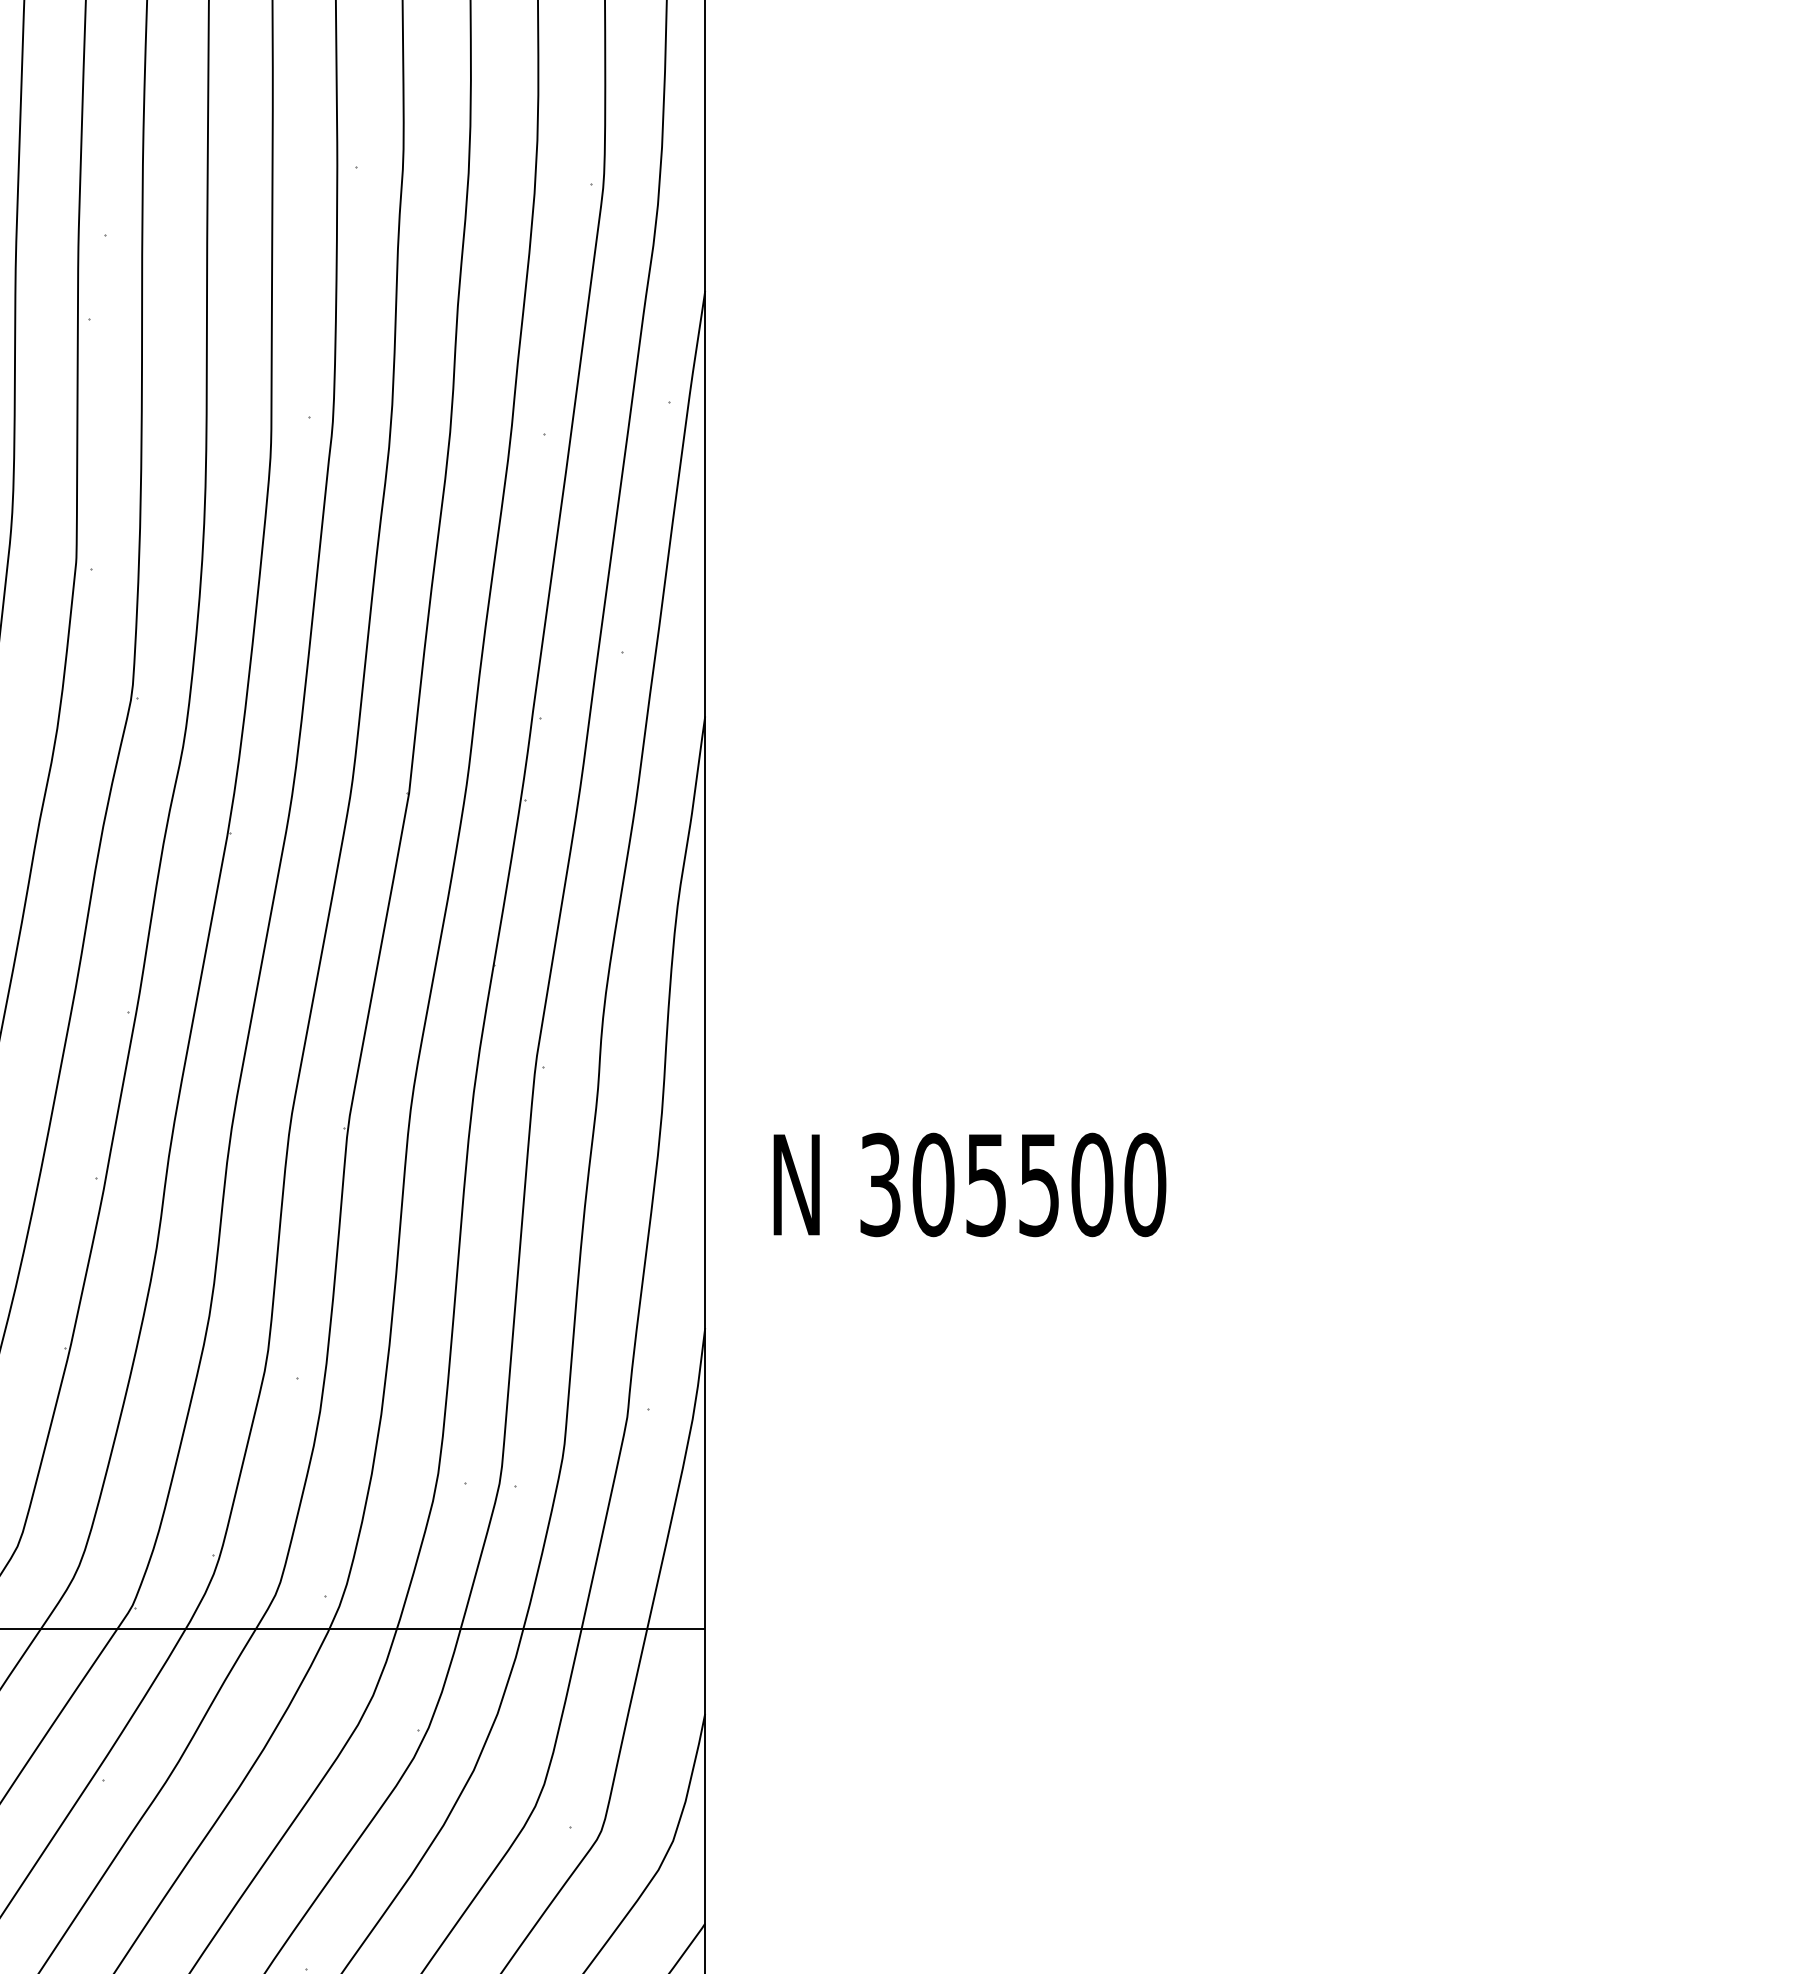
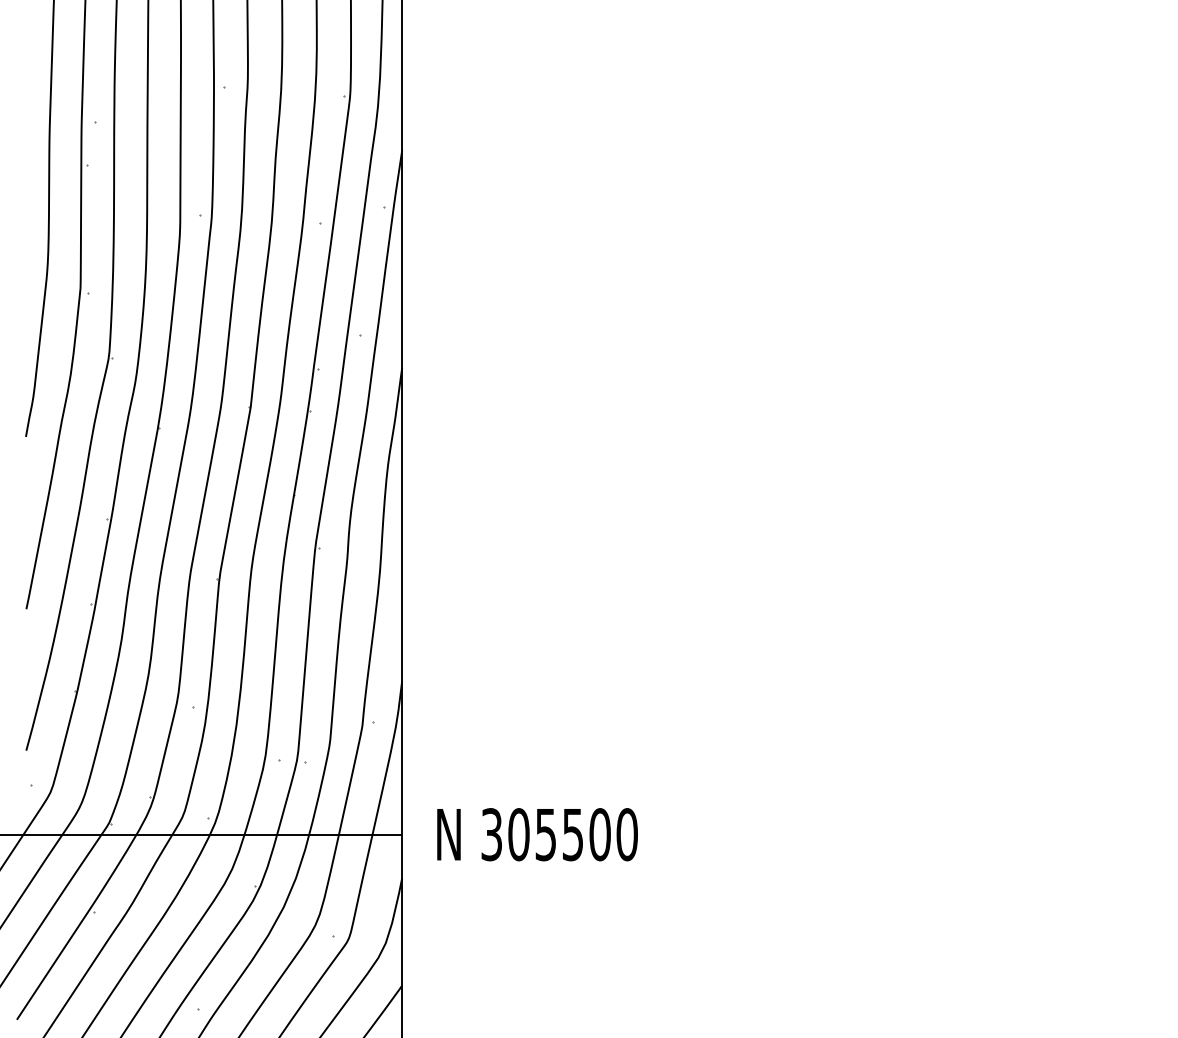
text: (969, 1184) -> (537, 834), moved

